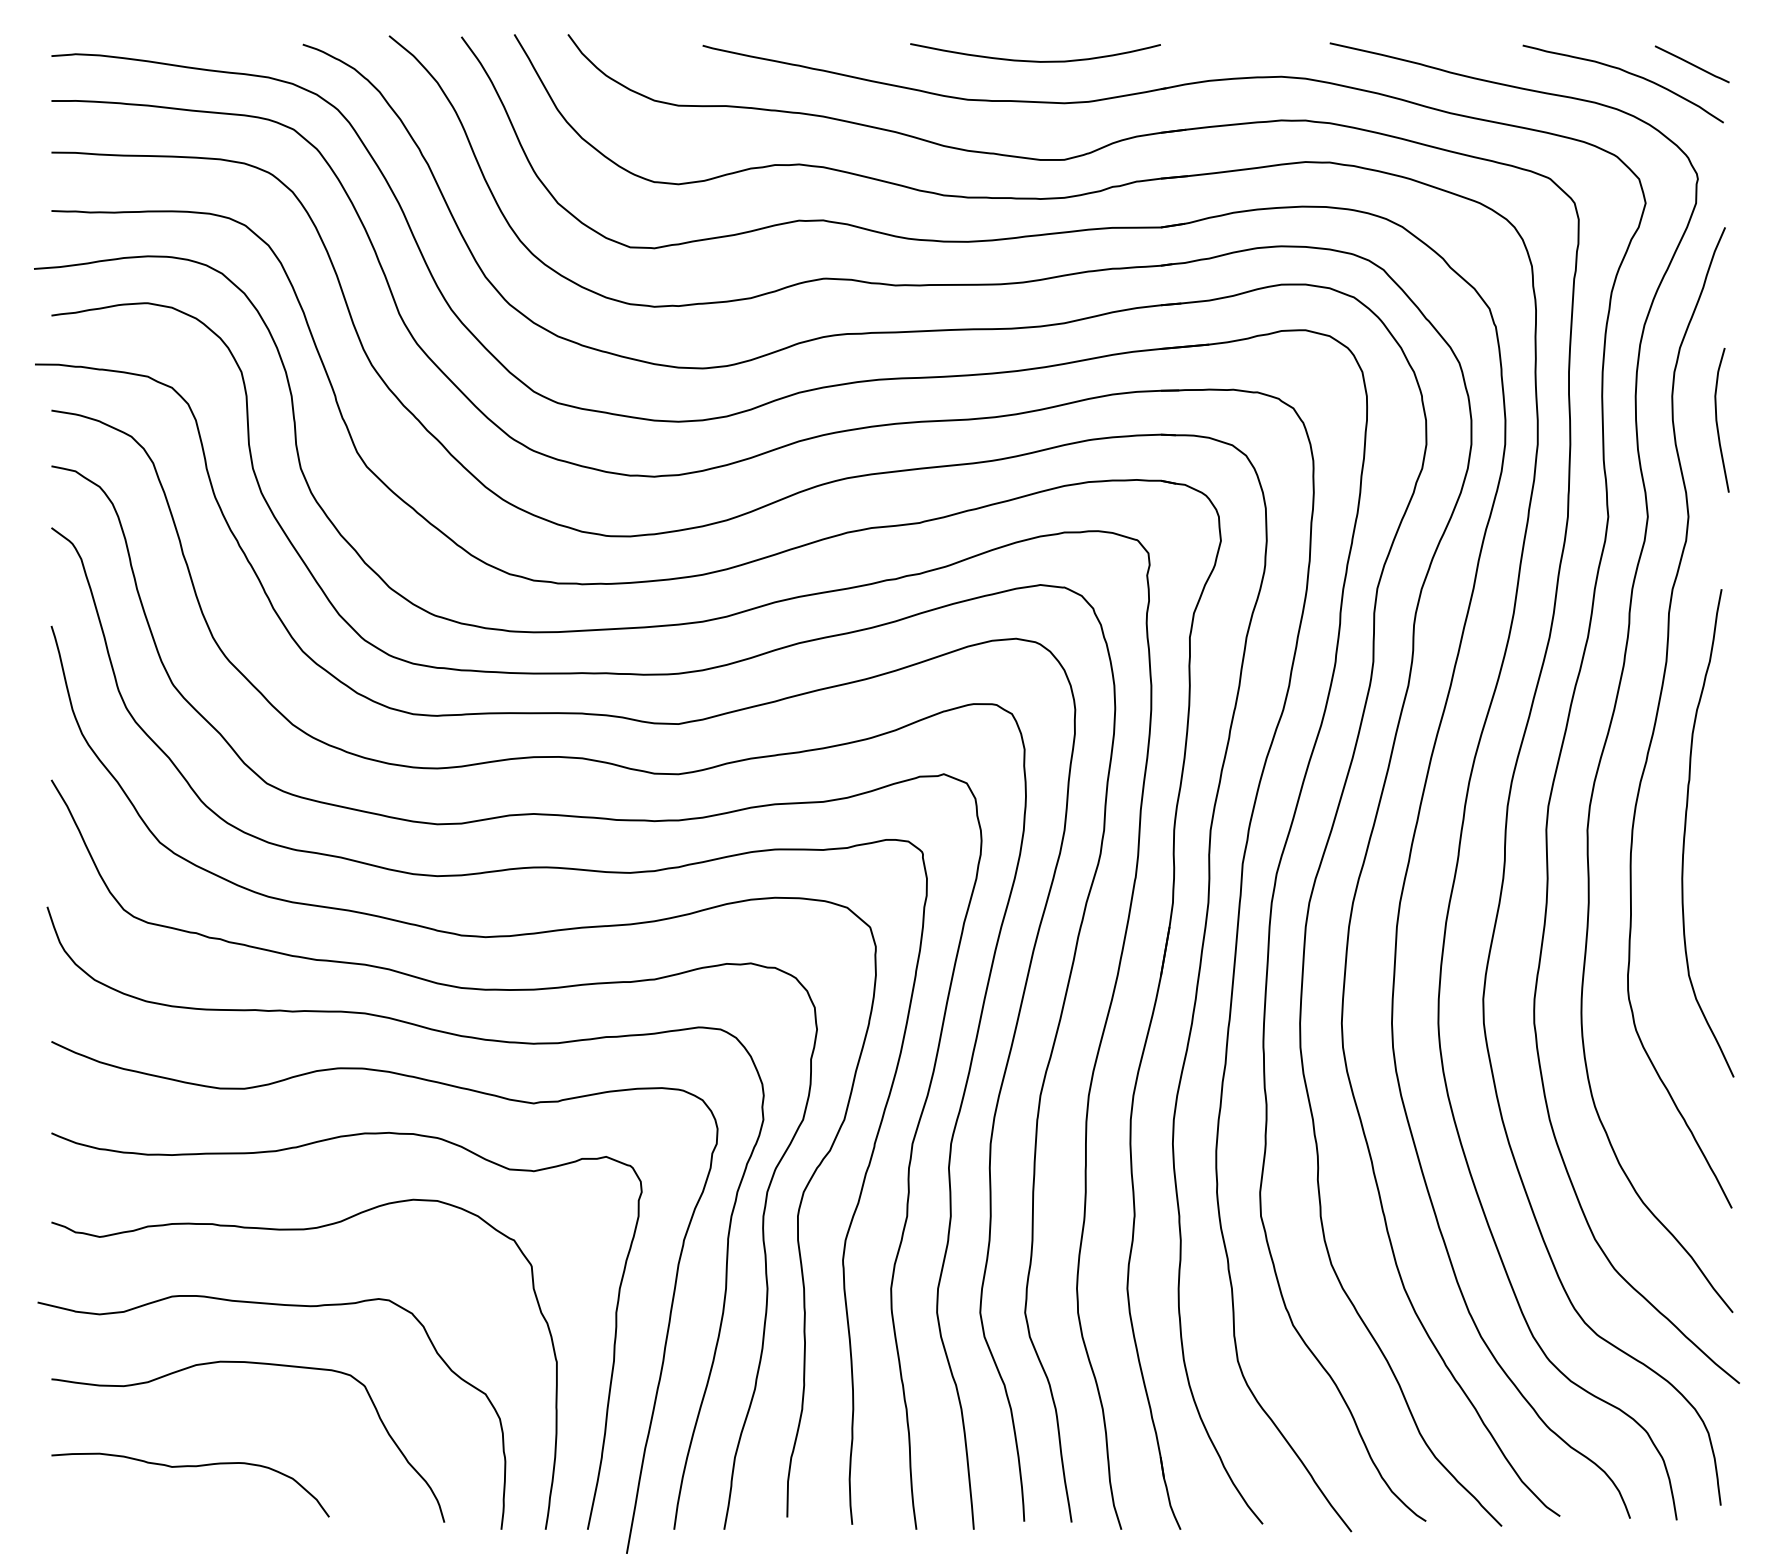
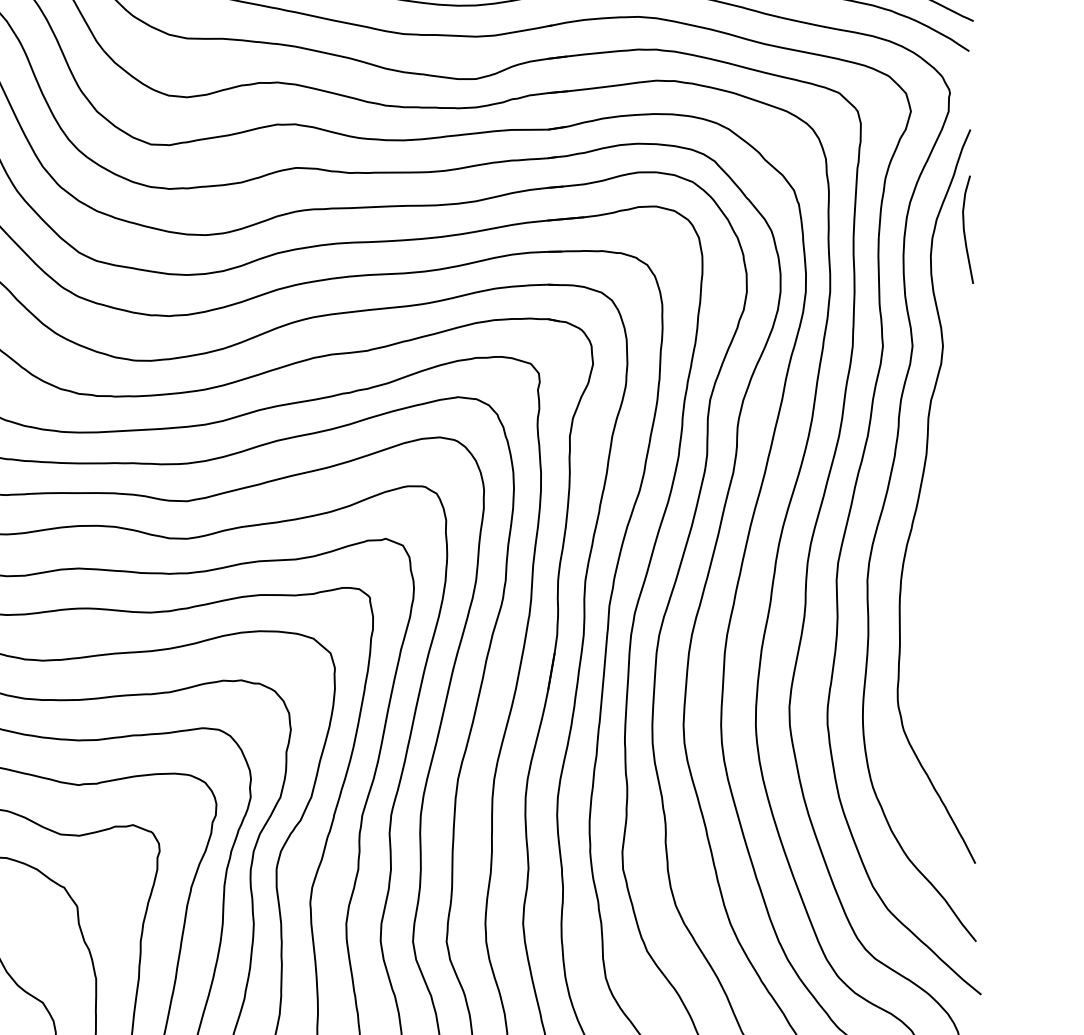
curve: (1717, 420) -> (964, 229), moved
curve: (1685, 833) -> (940, 583), removed

